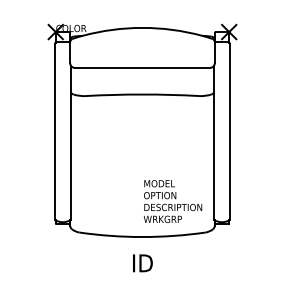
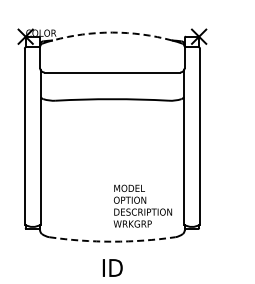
arc: (142, 27) -> (112, 32), solid -> dashed
arc: (142, 237) -> (112, 242), solid -> dashed

